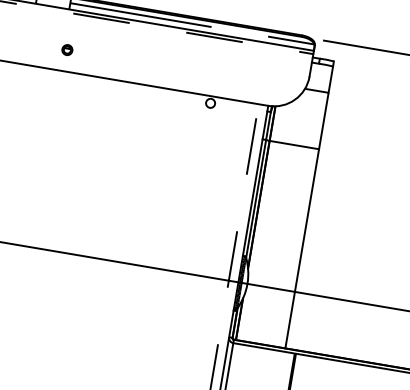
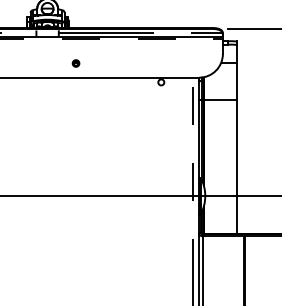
part: (66, 49) -> (75, 63), moved

